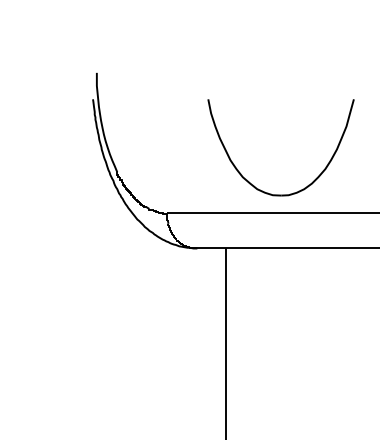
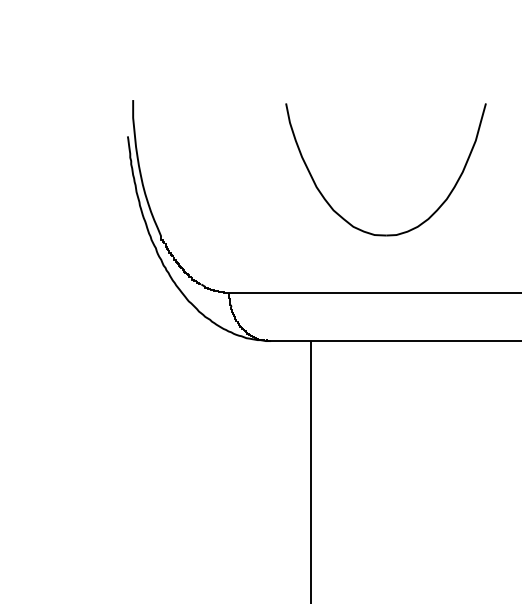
part: (253, 184) -> (348, 220), moved

